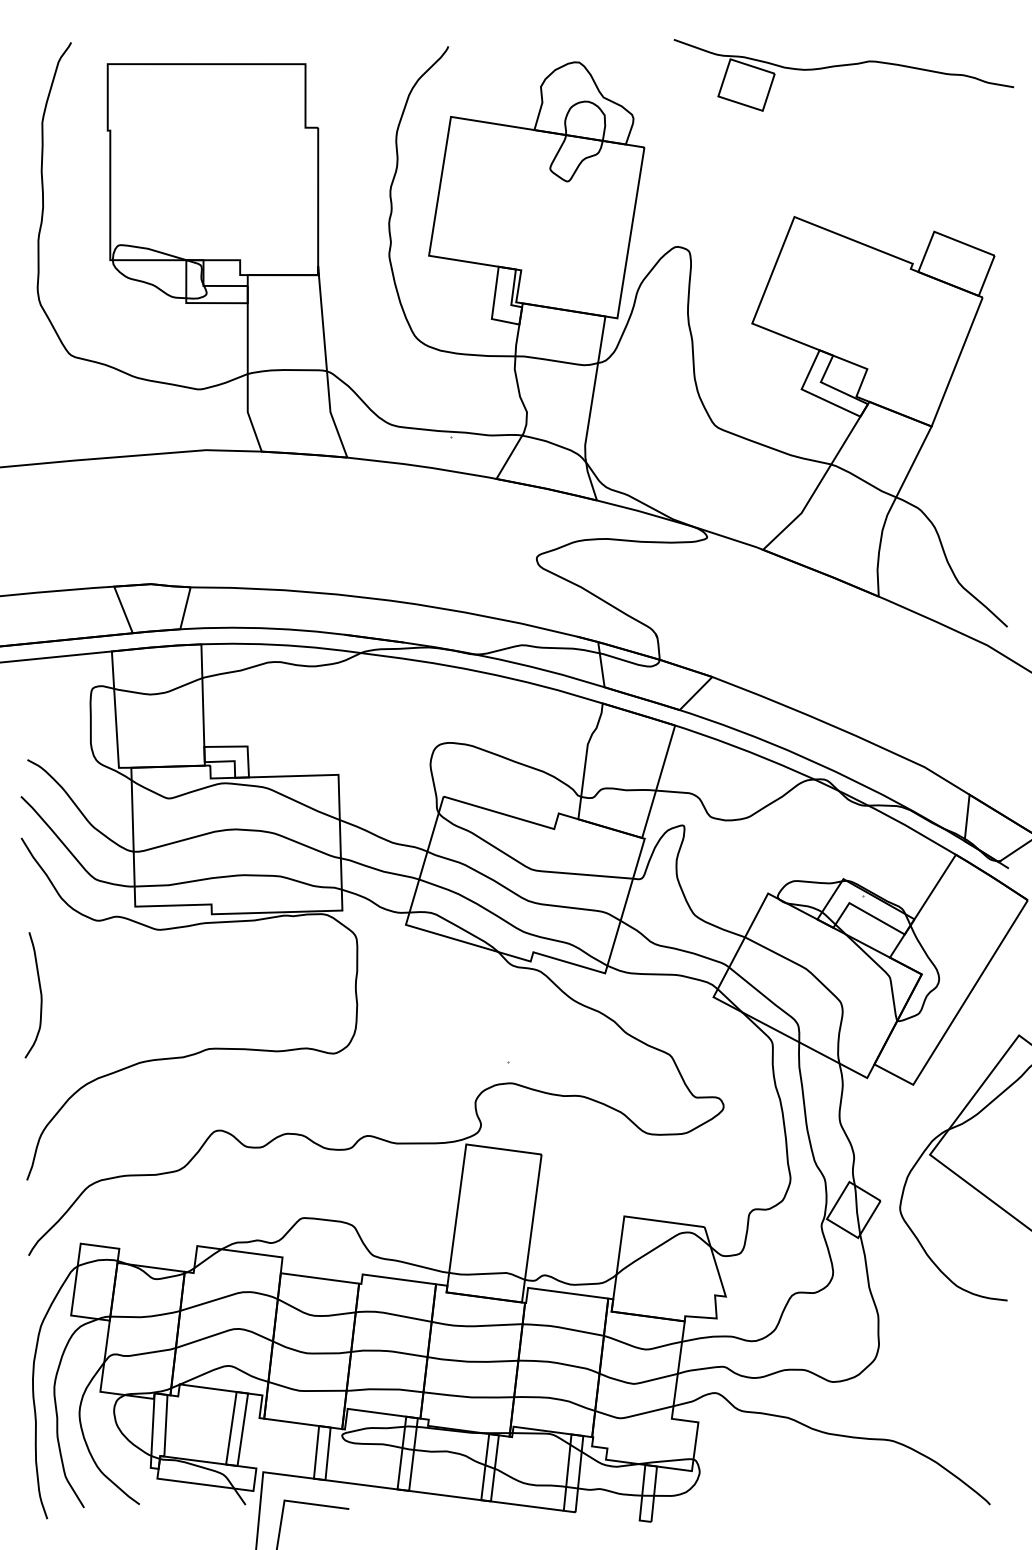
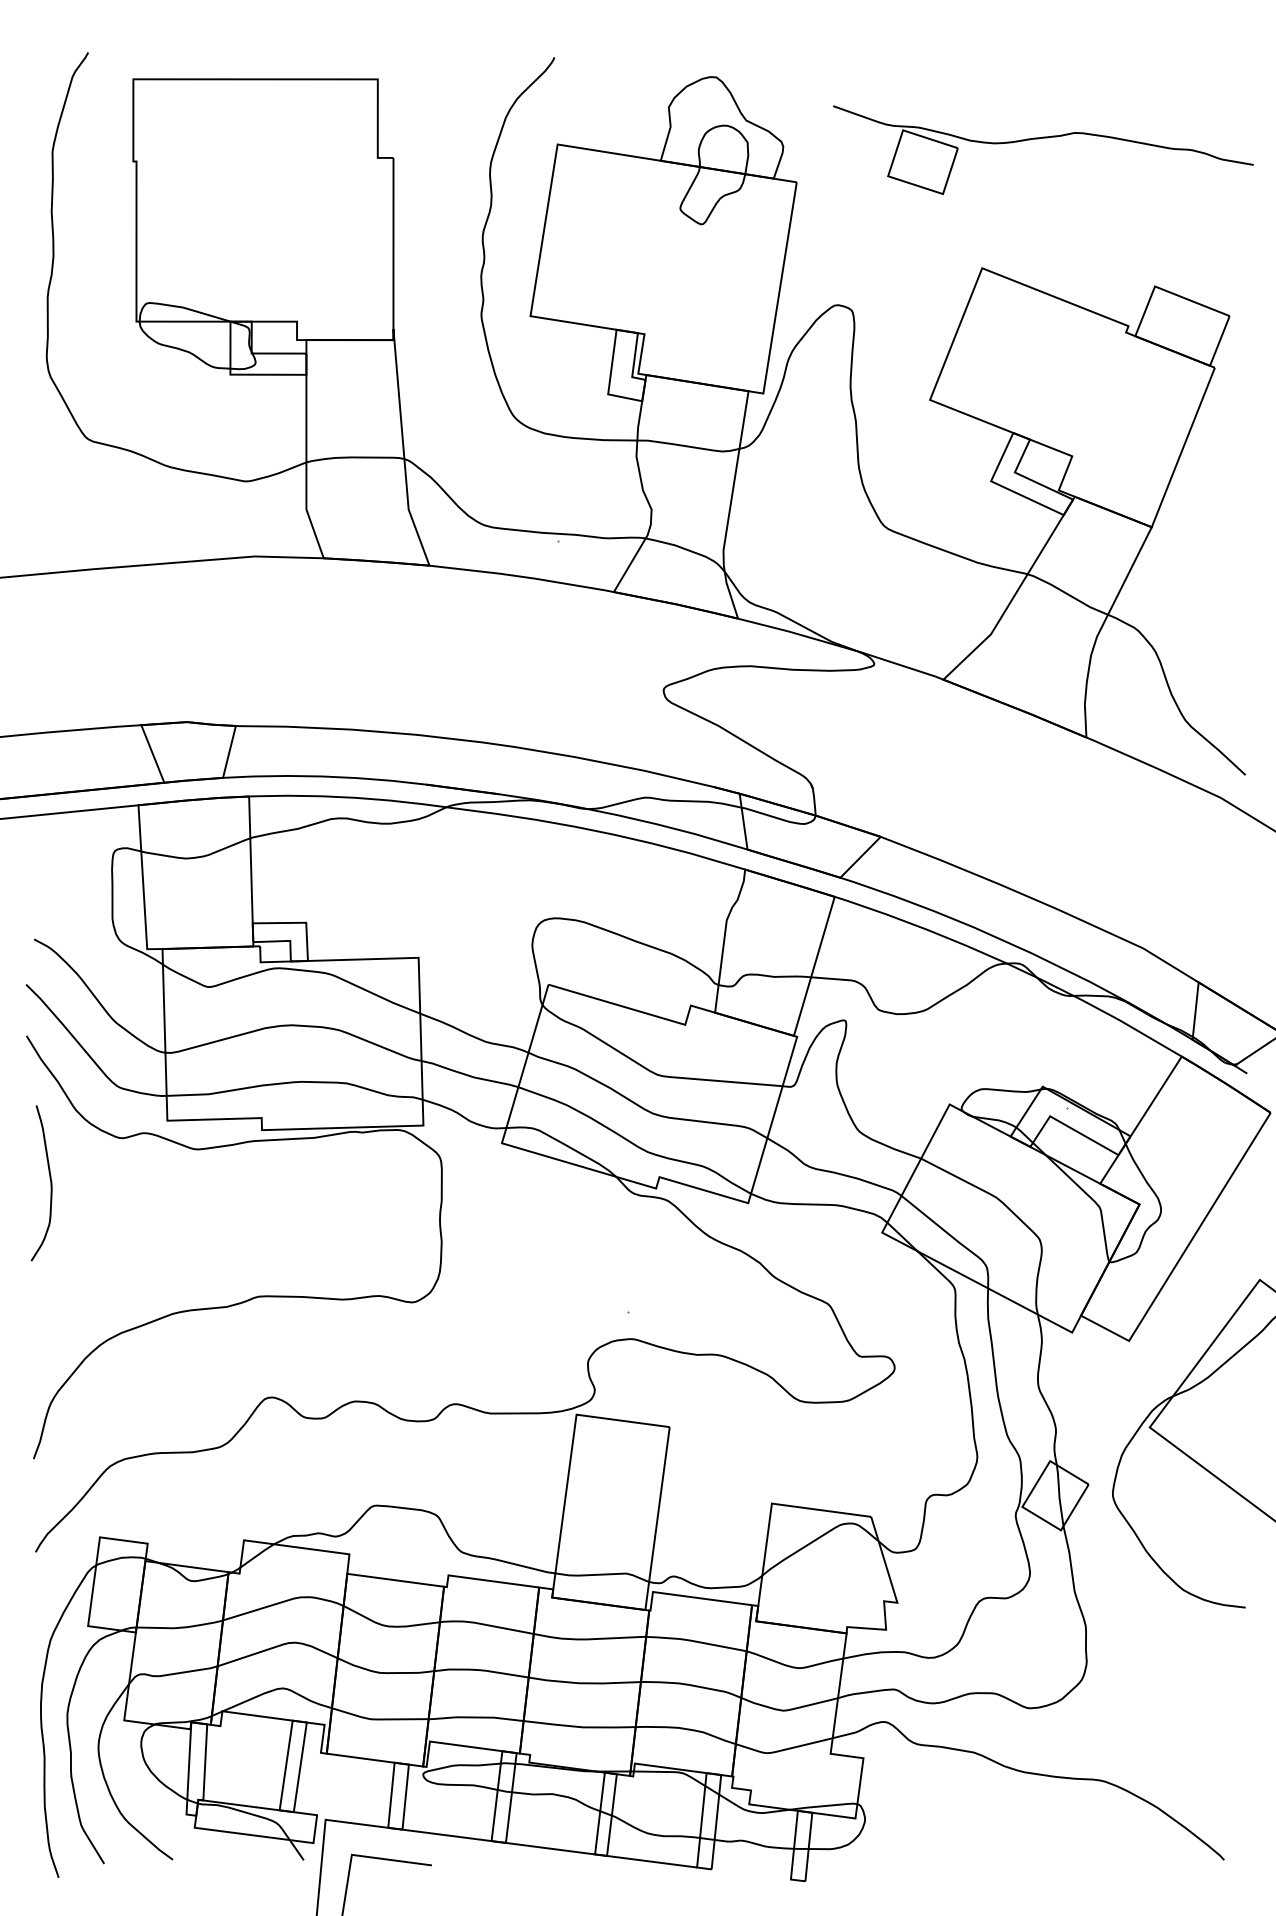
part: (844, 65) -> (1043, 138), moved
curve: (40, 995) -> (50, 1183), moved

